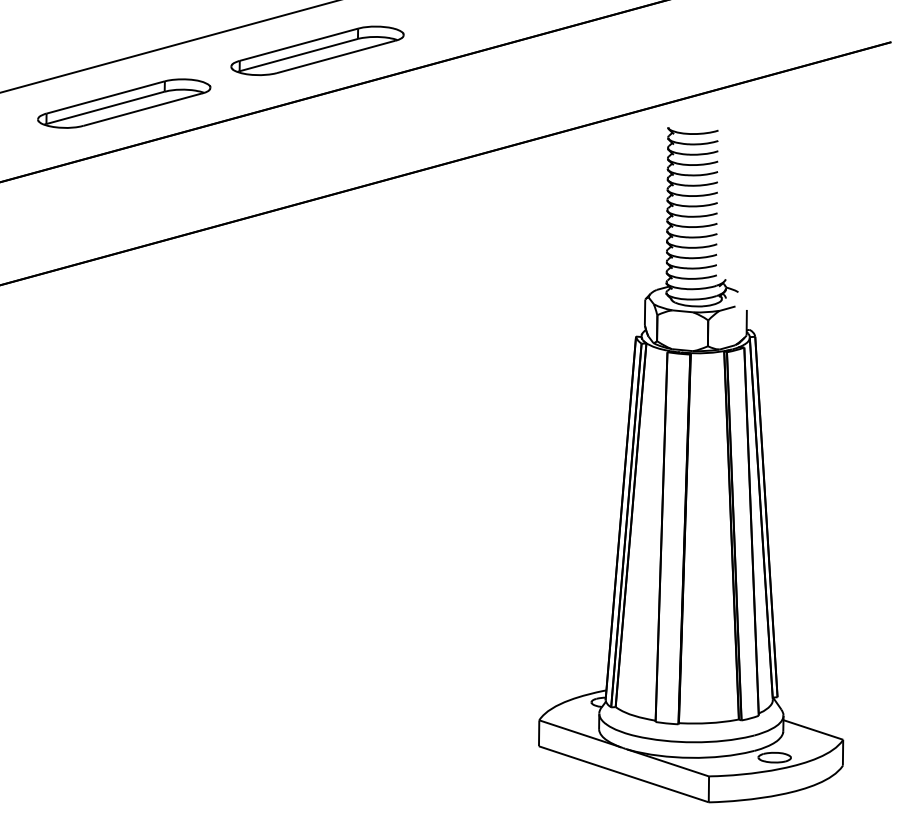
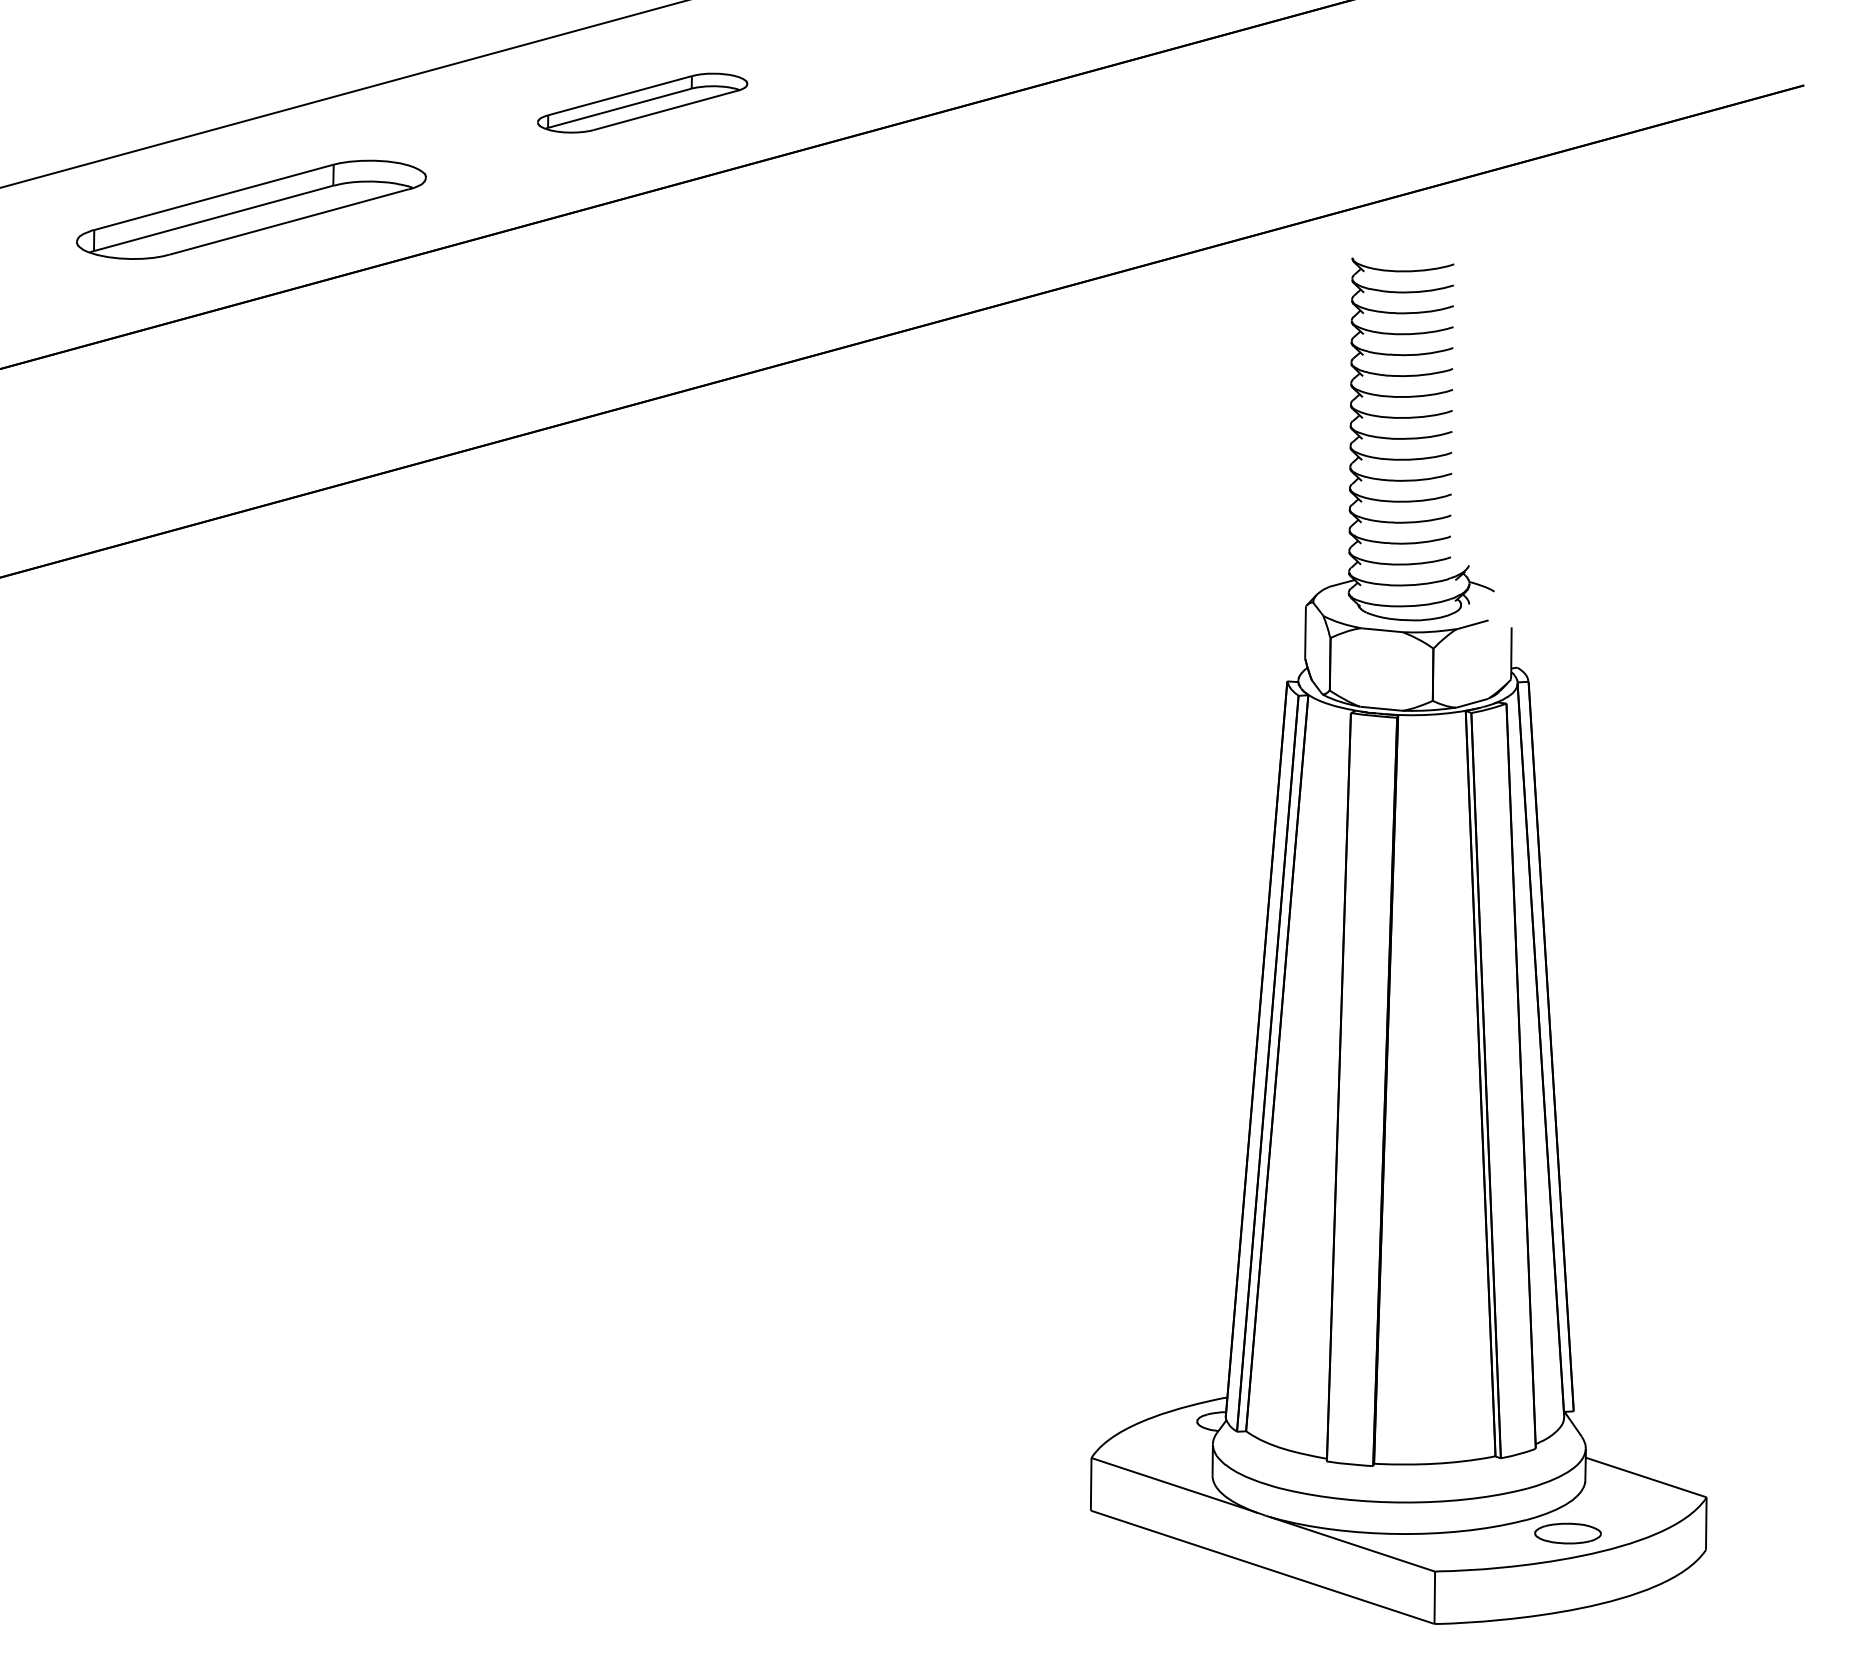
part: (317, 50) -> (642, 102), size x0.6

